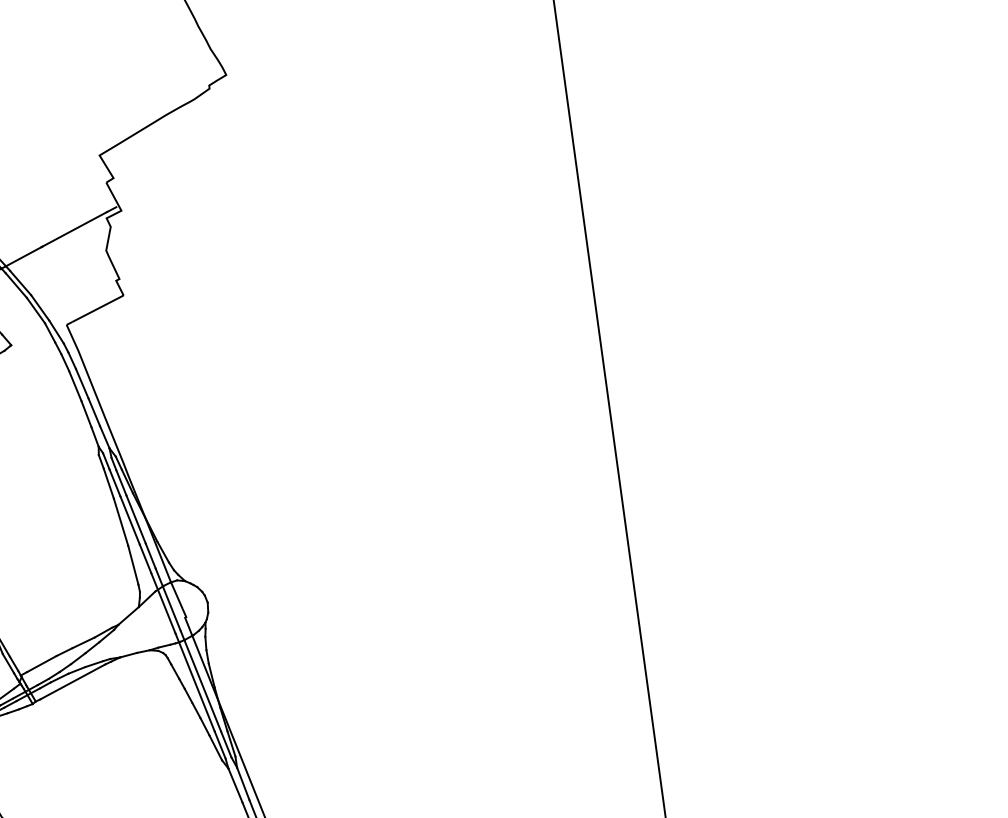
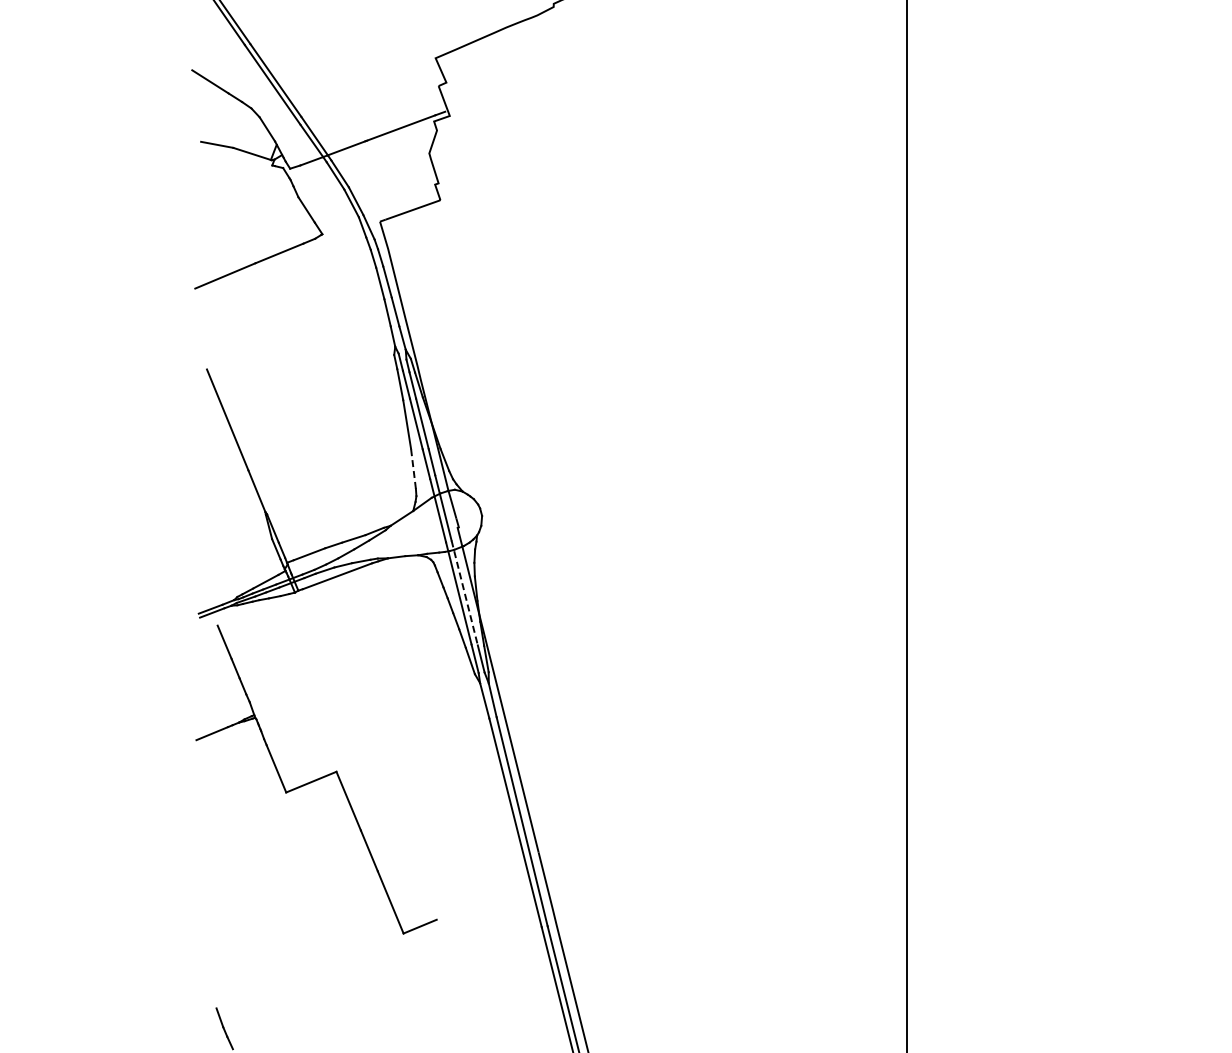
line: (133, 564) -> (413, 468), solid -> dashed
line: (200, 681) -> (464, 593), solid -> dashed

